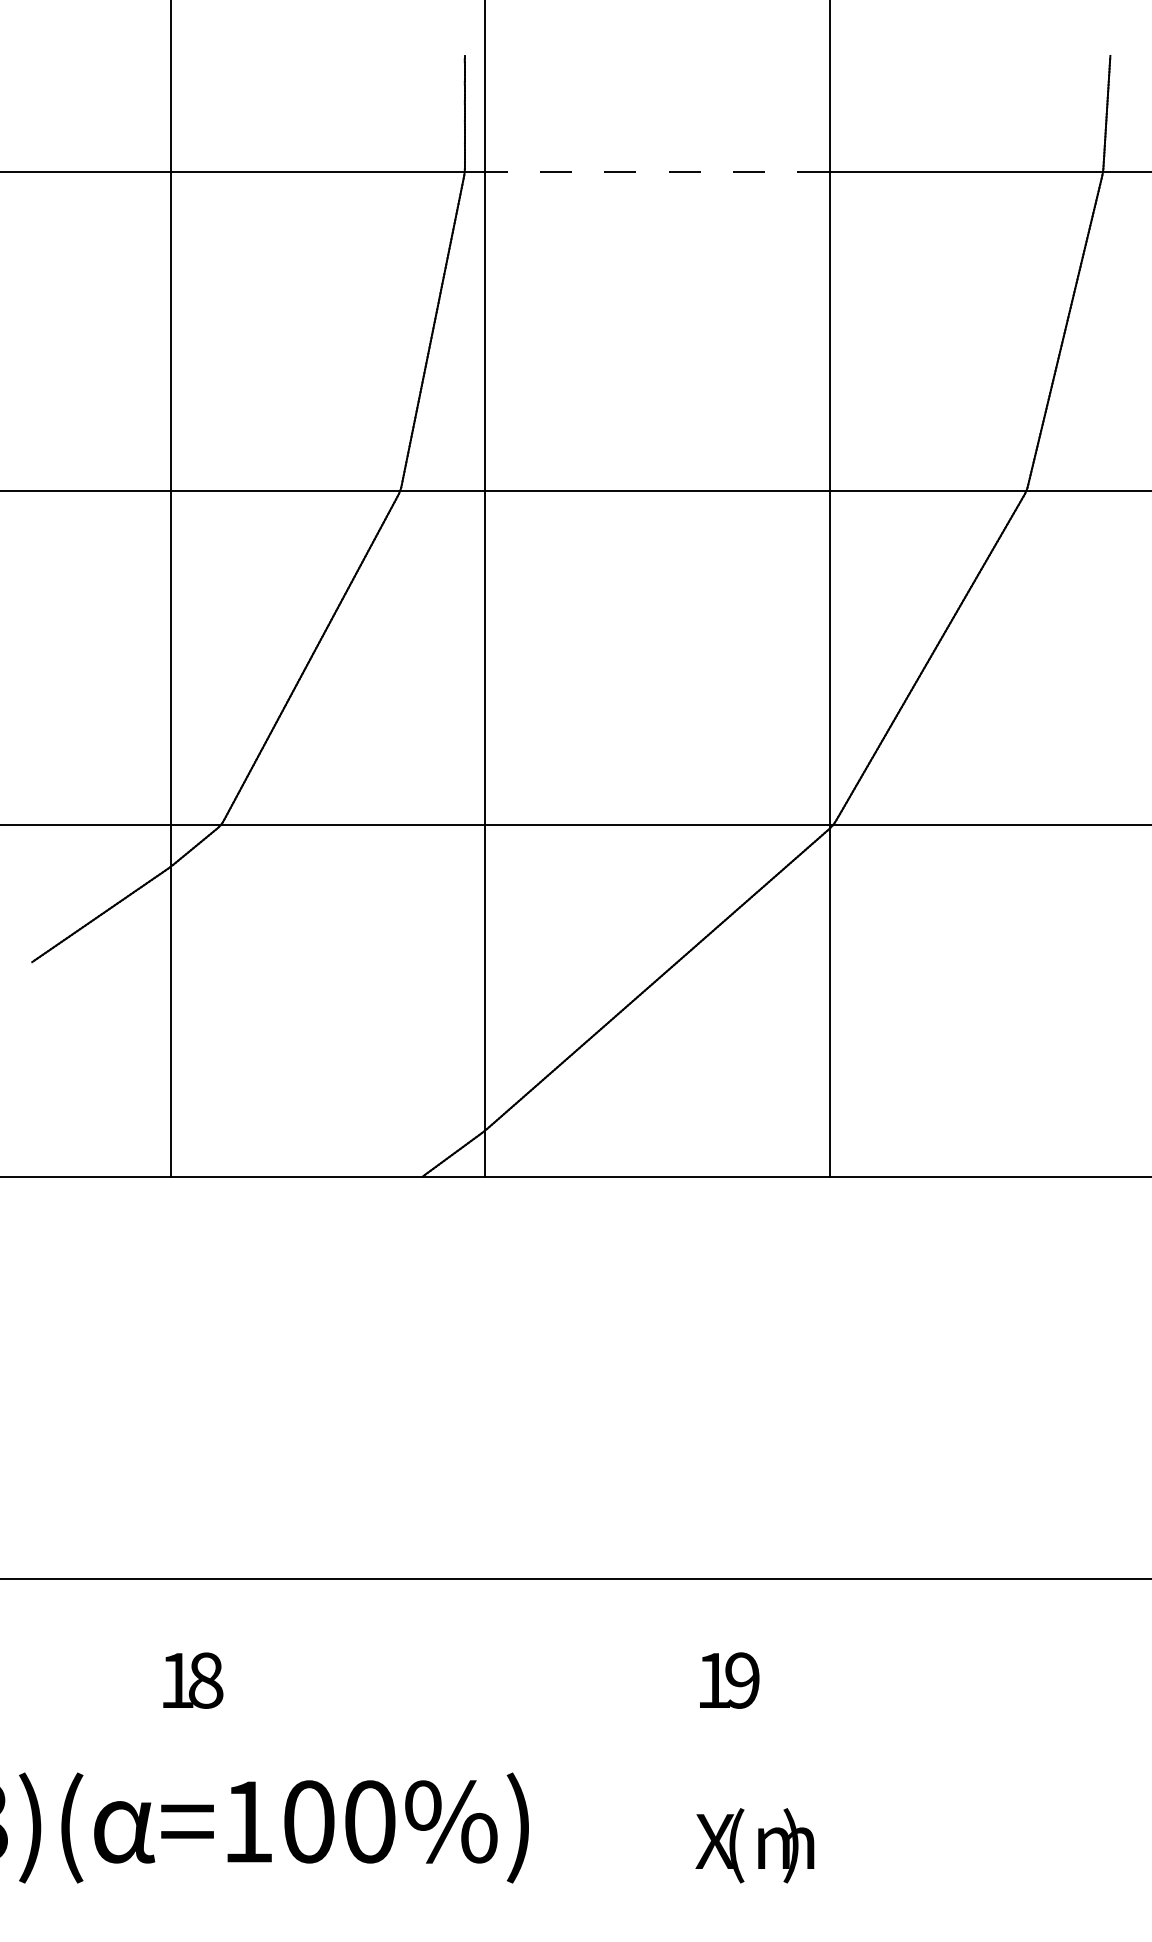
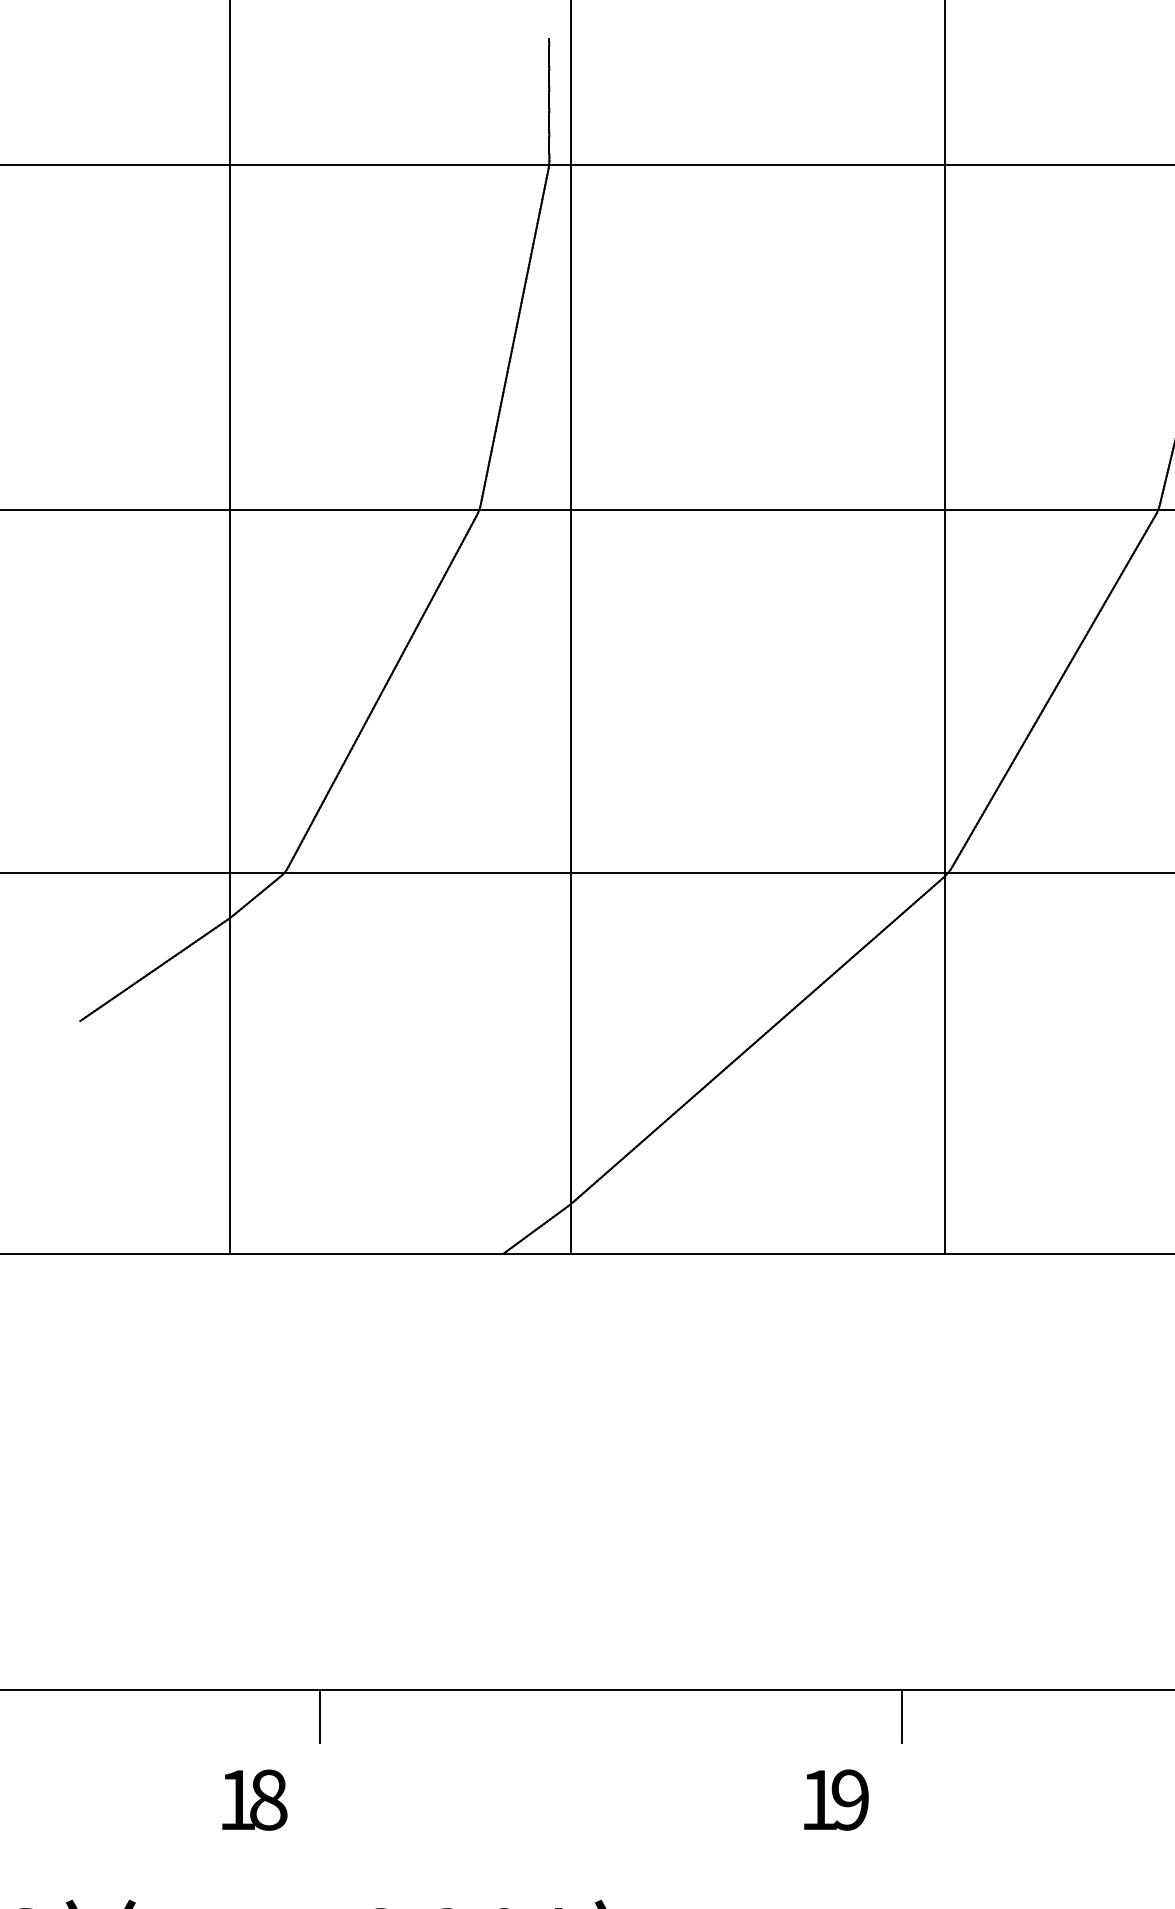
line: (657, 172) -> (758, 164), dashed -> solid
line: (253, 1603) -> (320, 1716), added
line: (789, 1603) -> (901, 1716), added

